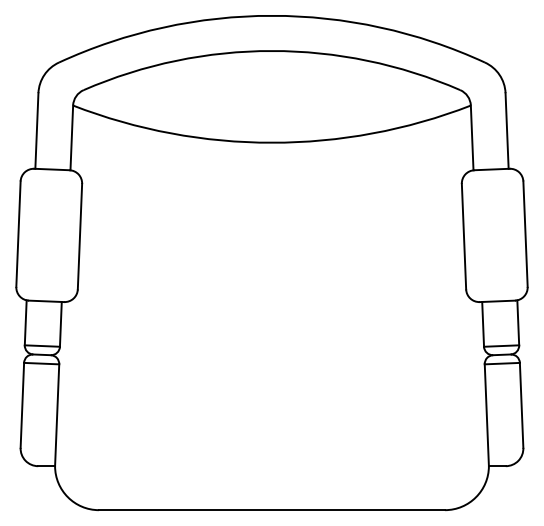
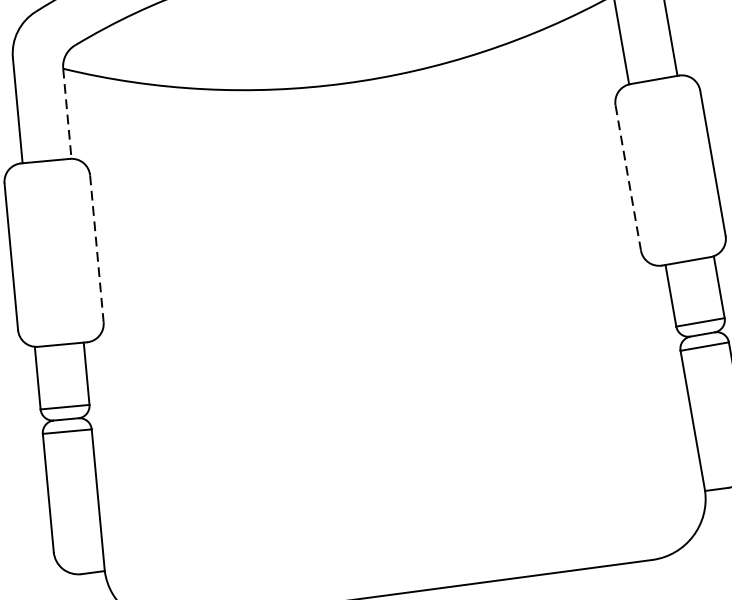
line: (71, 138) -> (67, 114), solid -> dashed
line: (79, 236) -> (96, 248), solid -> dashed
line: (464, 236) -> (628, 177), solid -> dashed

